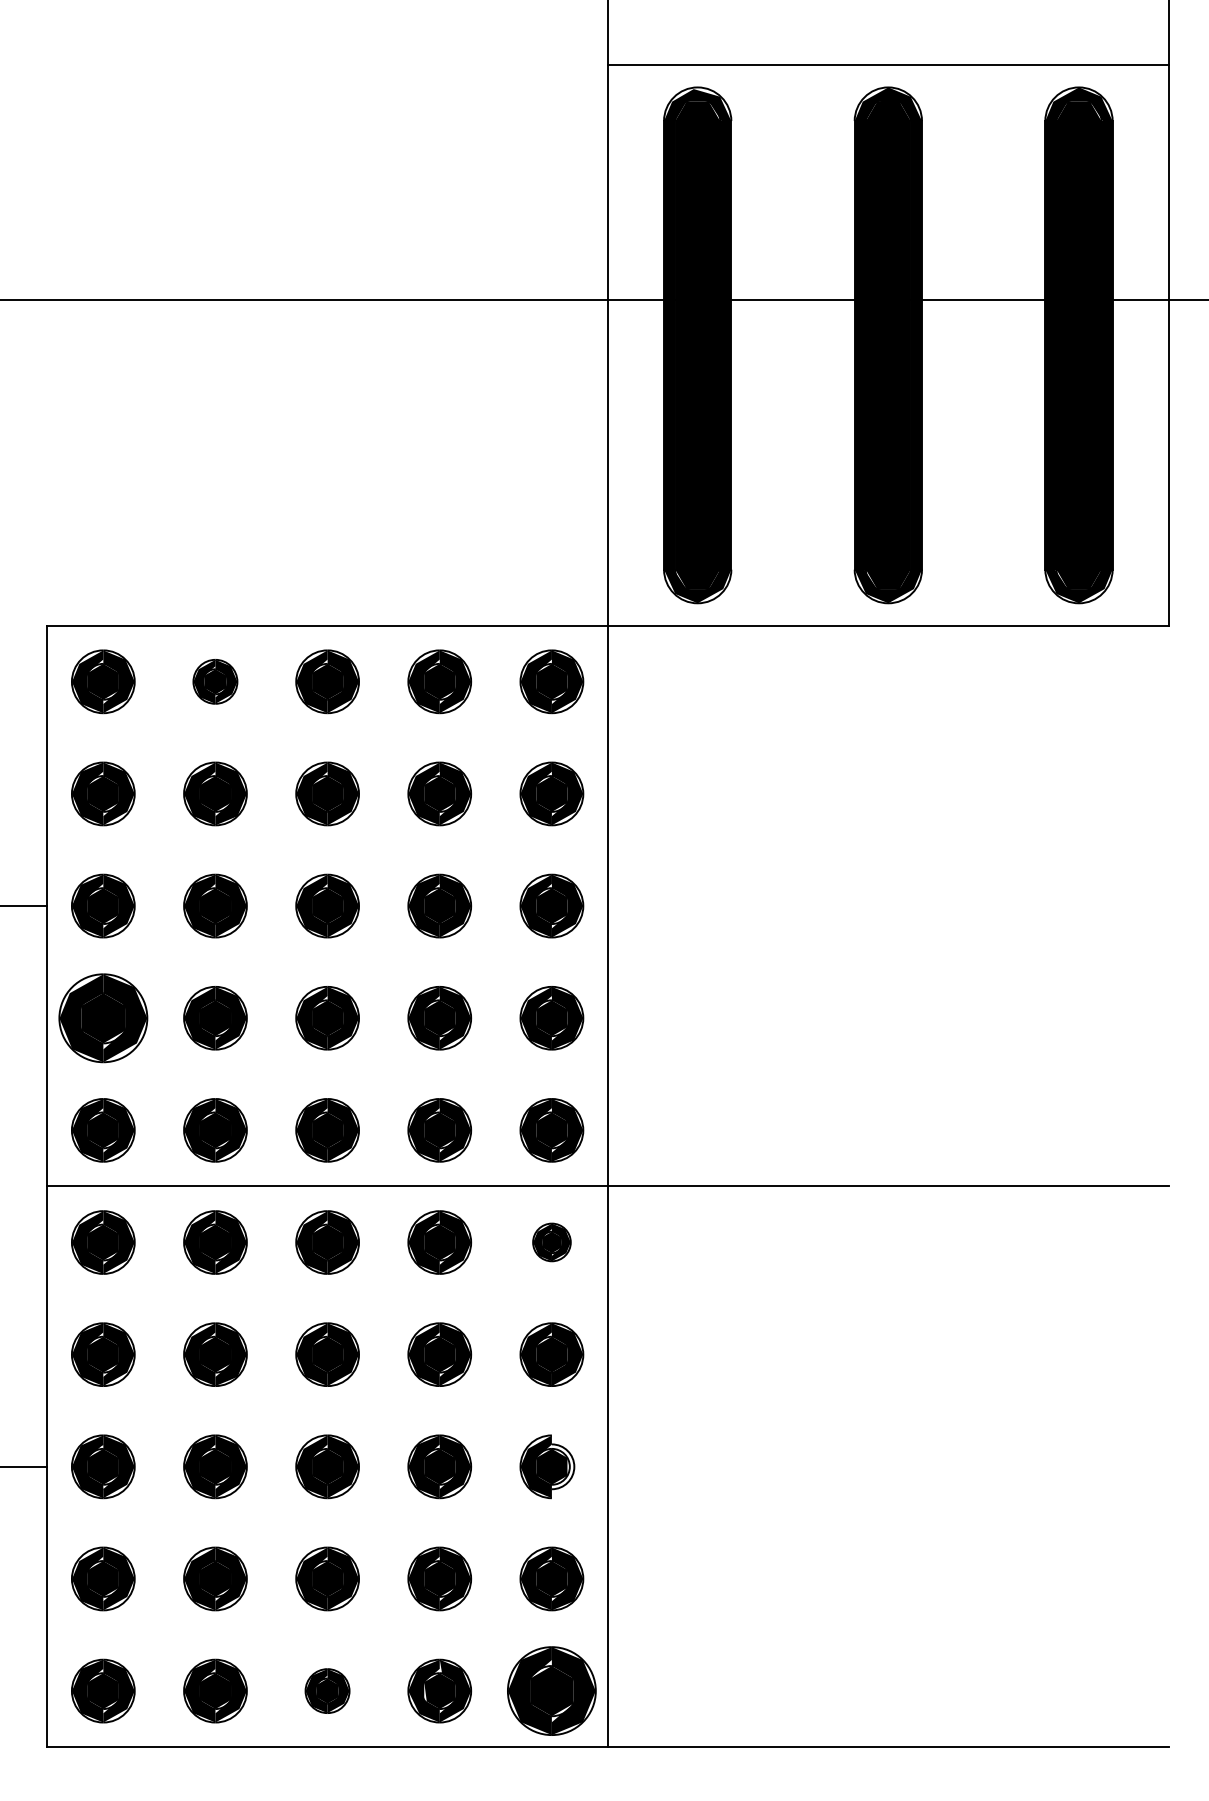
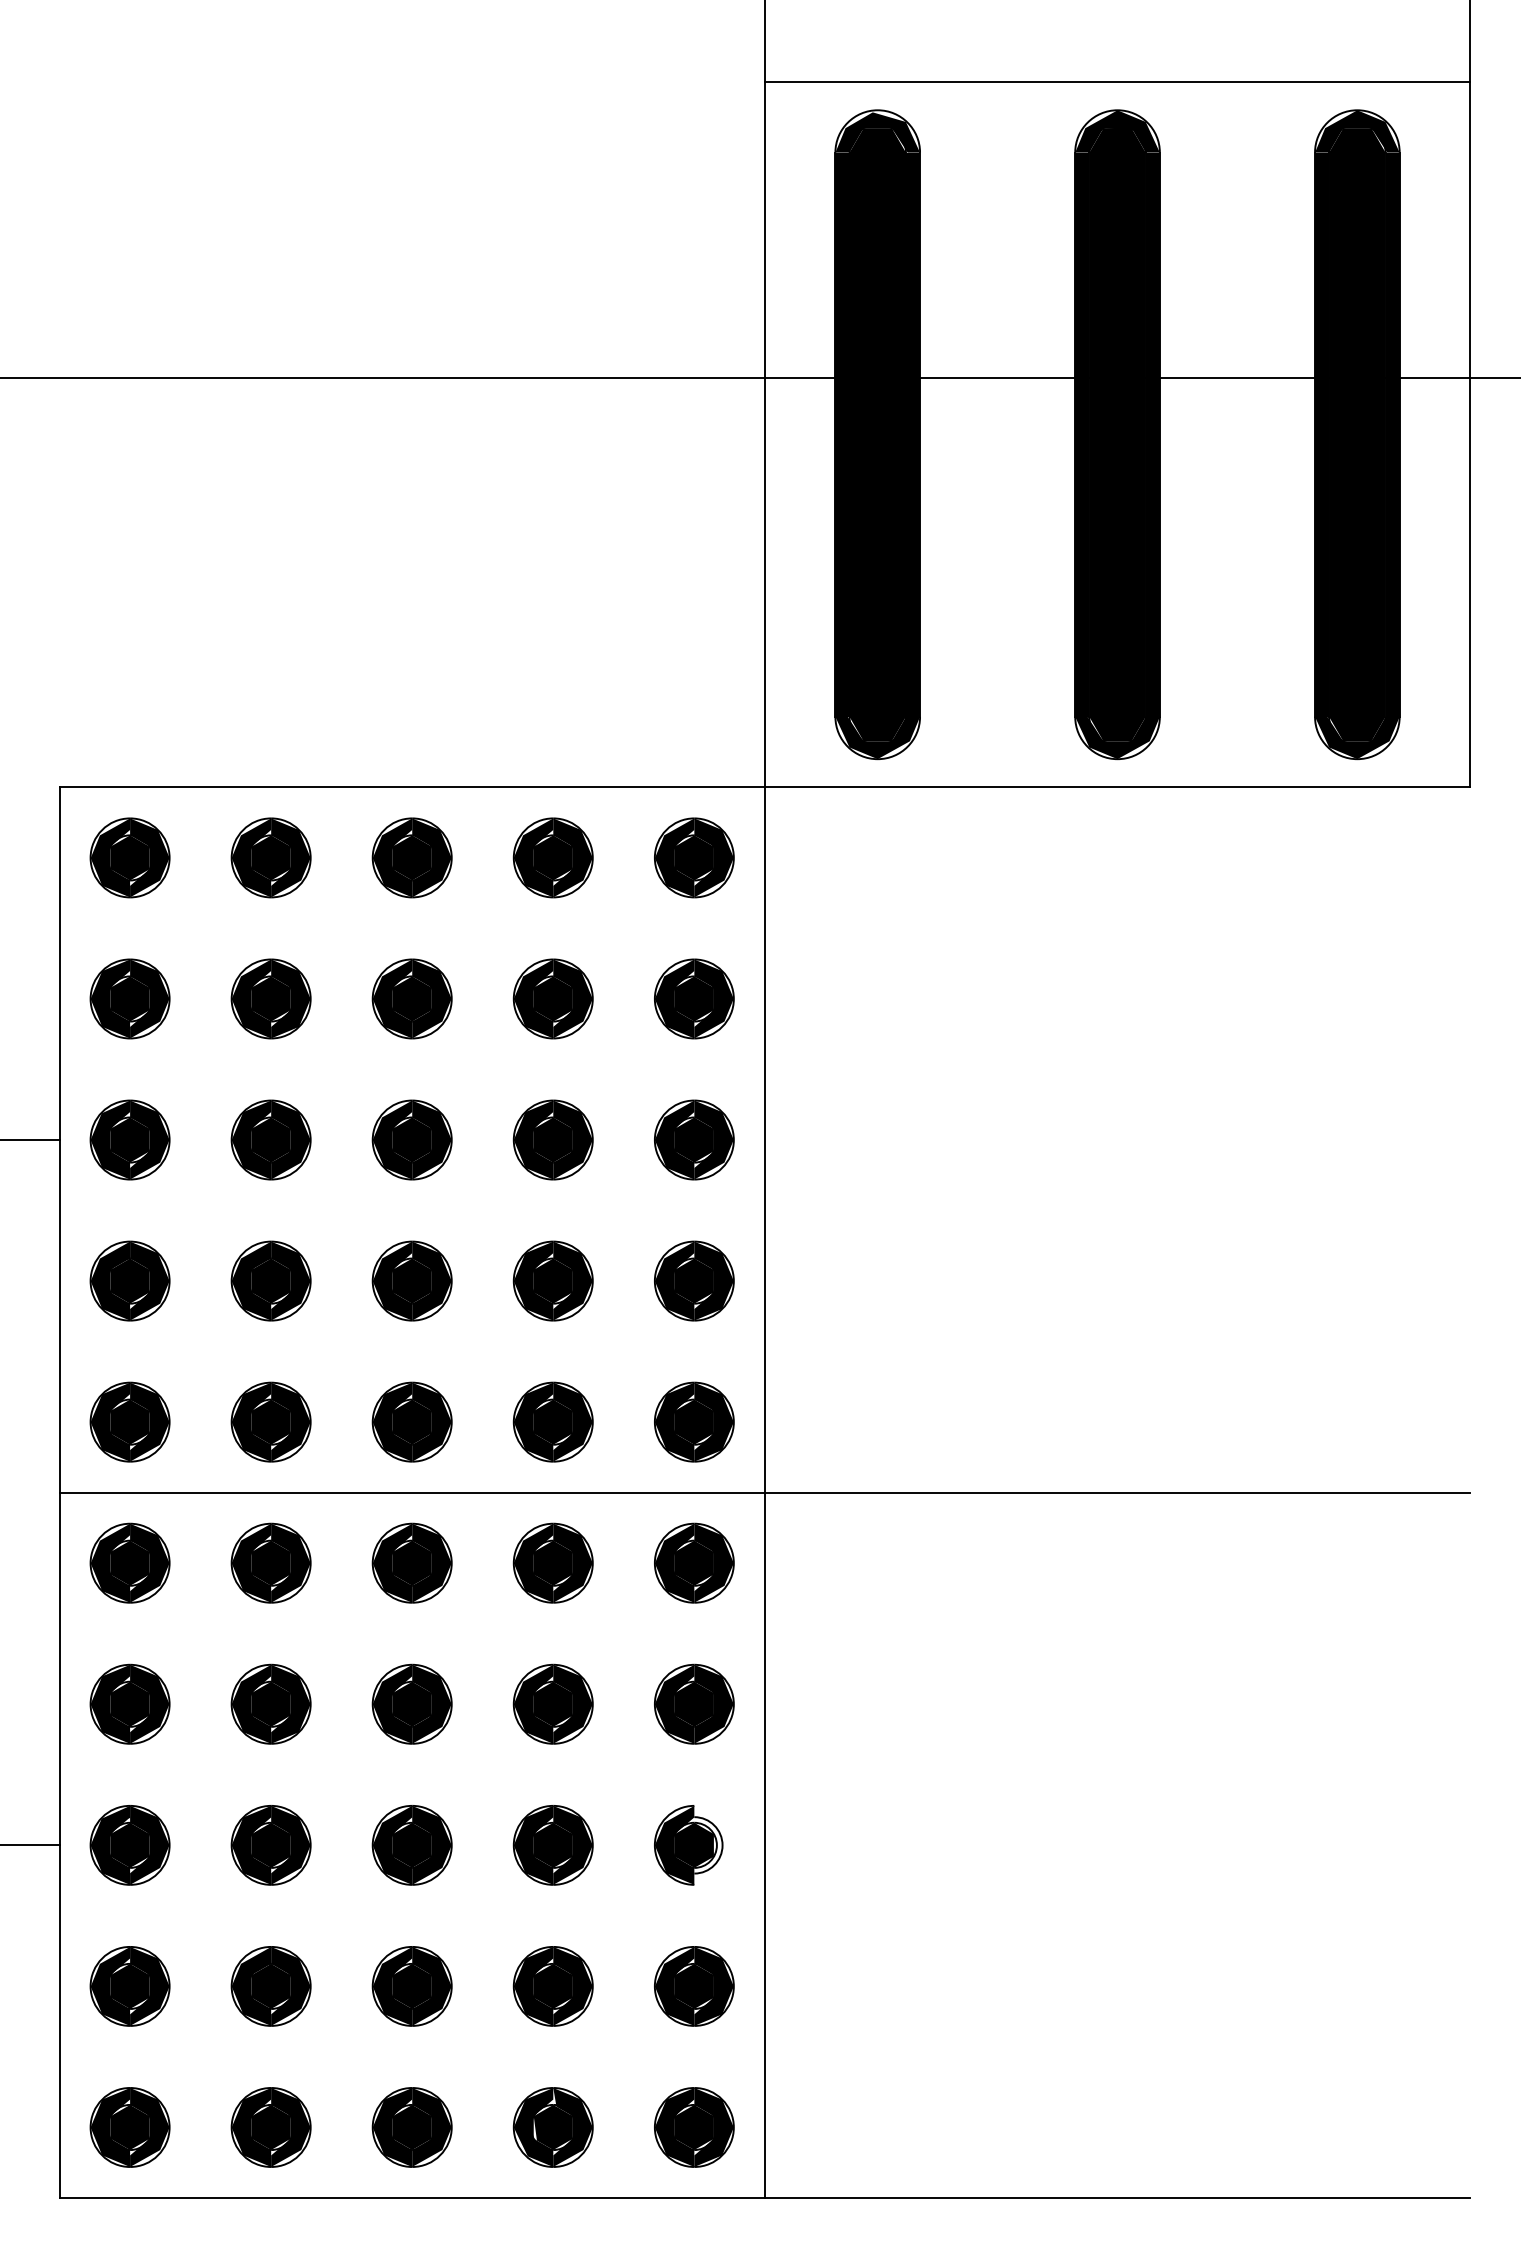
part: (214, 681) -> (270, 857), size x1.43
part: (102, 1017) -> (129, 1280), size x0.71
part: (552, 1241) -> (694, 1562), size x1.67
part: (327, 1691) -> (411, 2127), size x1.43
part: (552, 1691) -> (694, 2127), size x0.71

